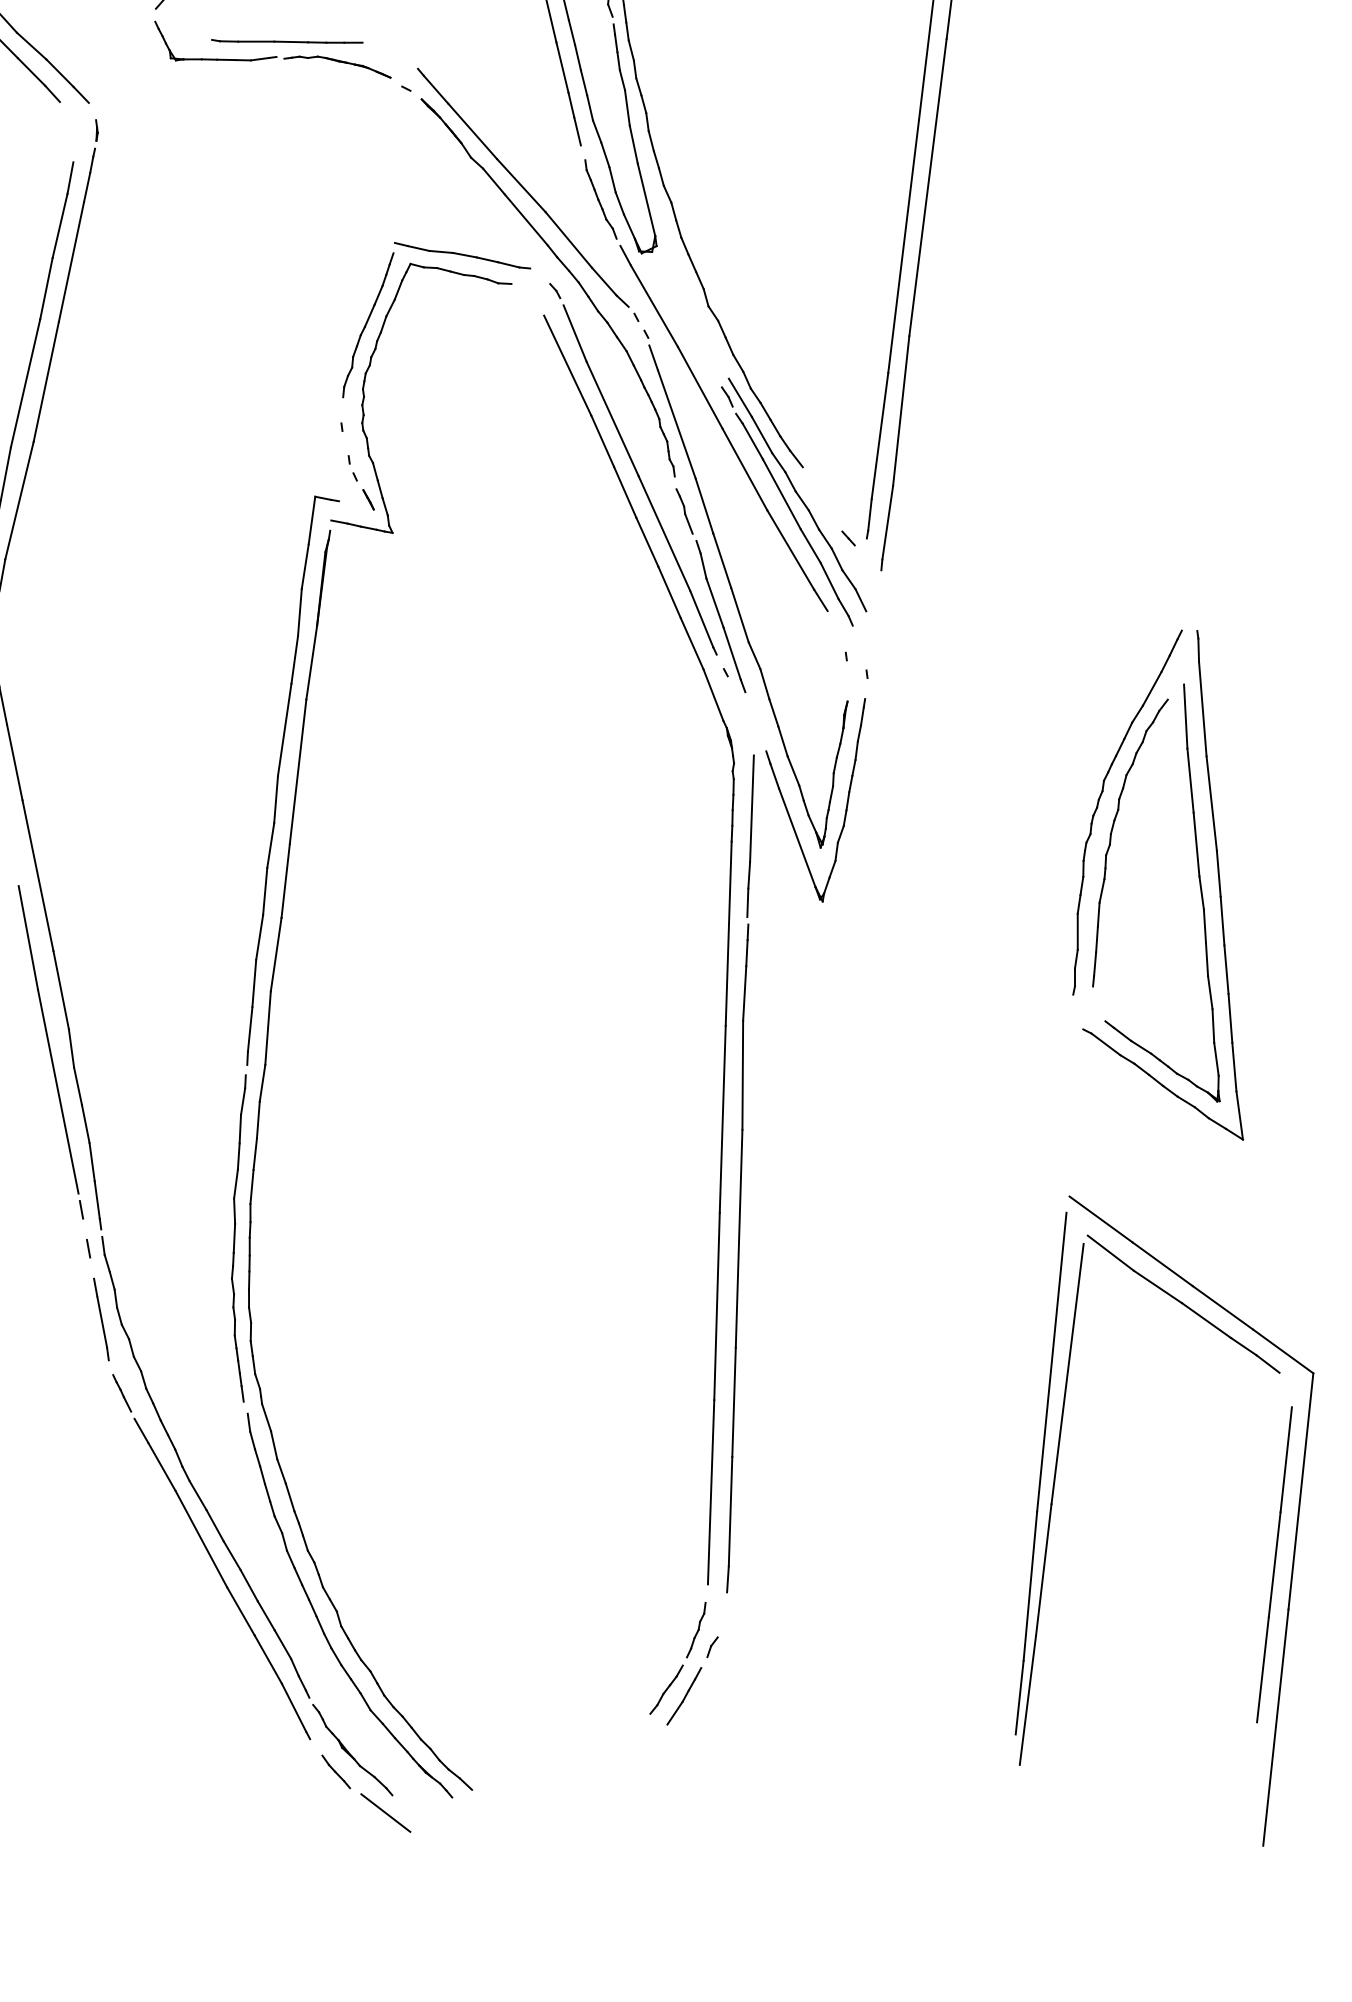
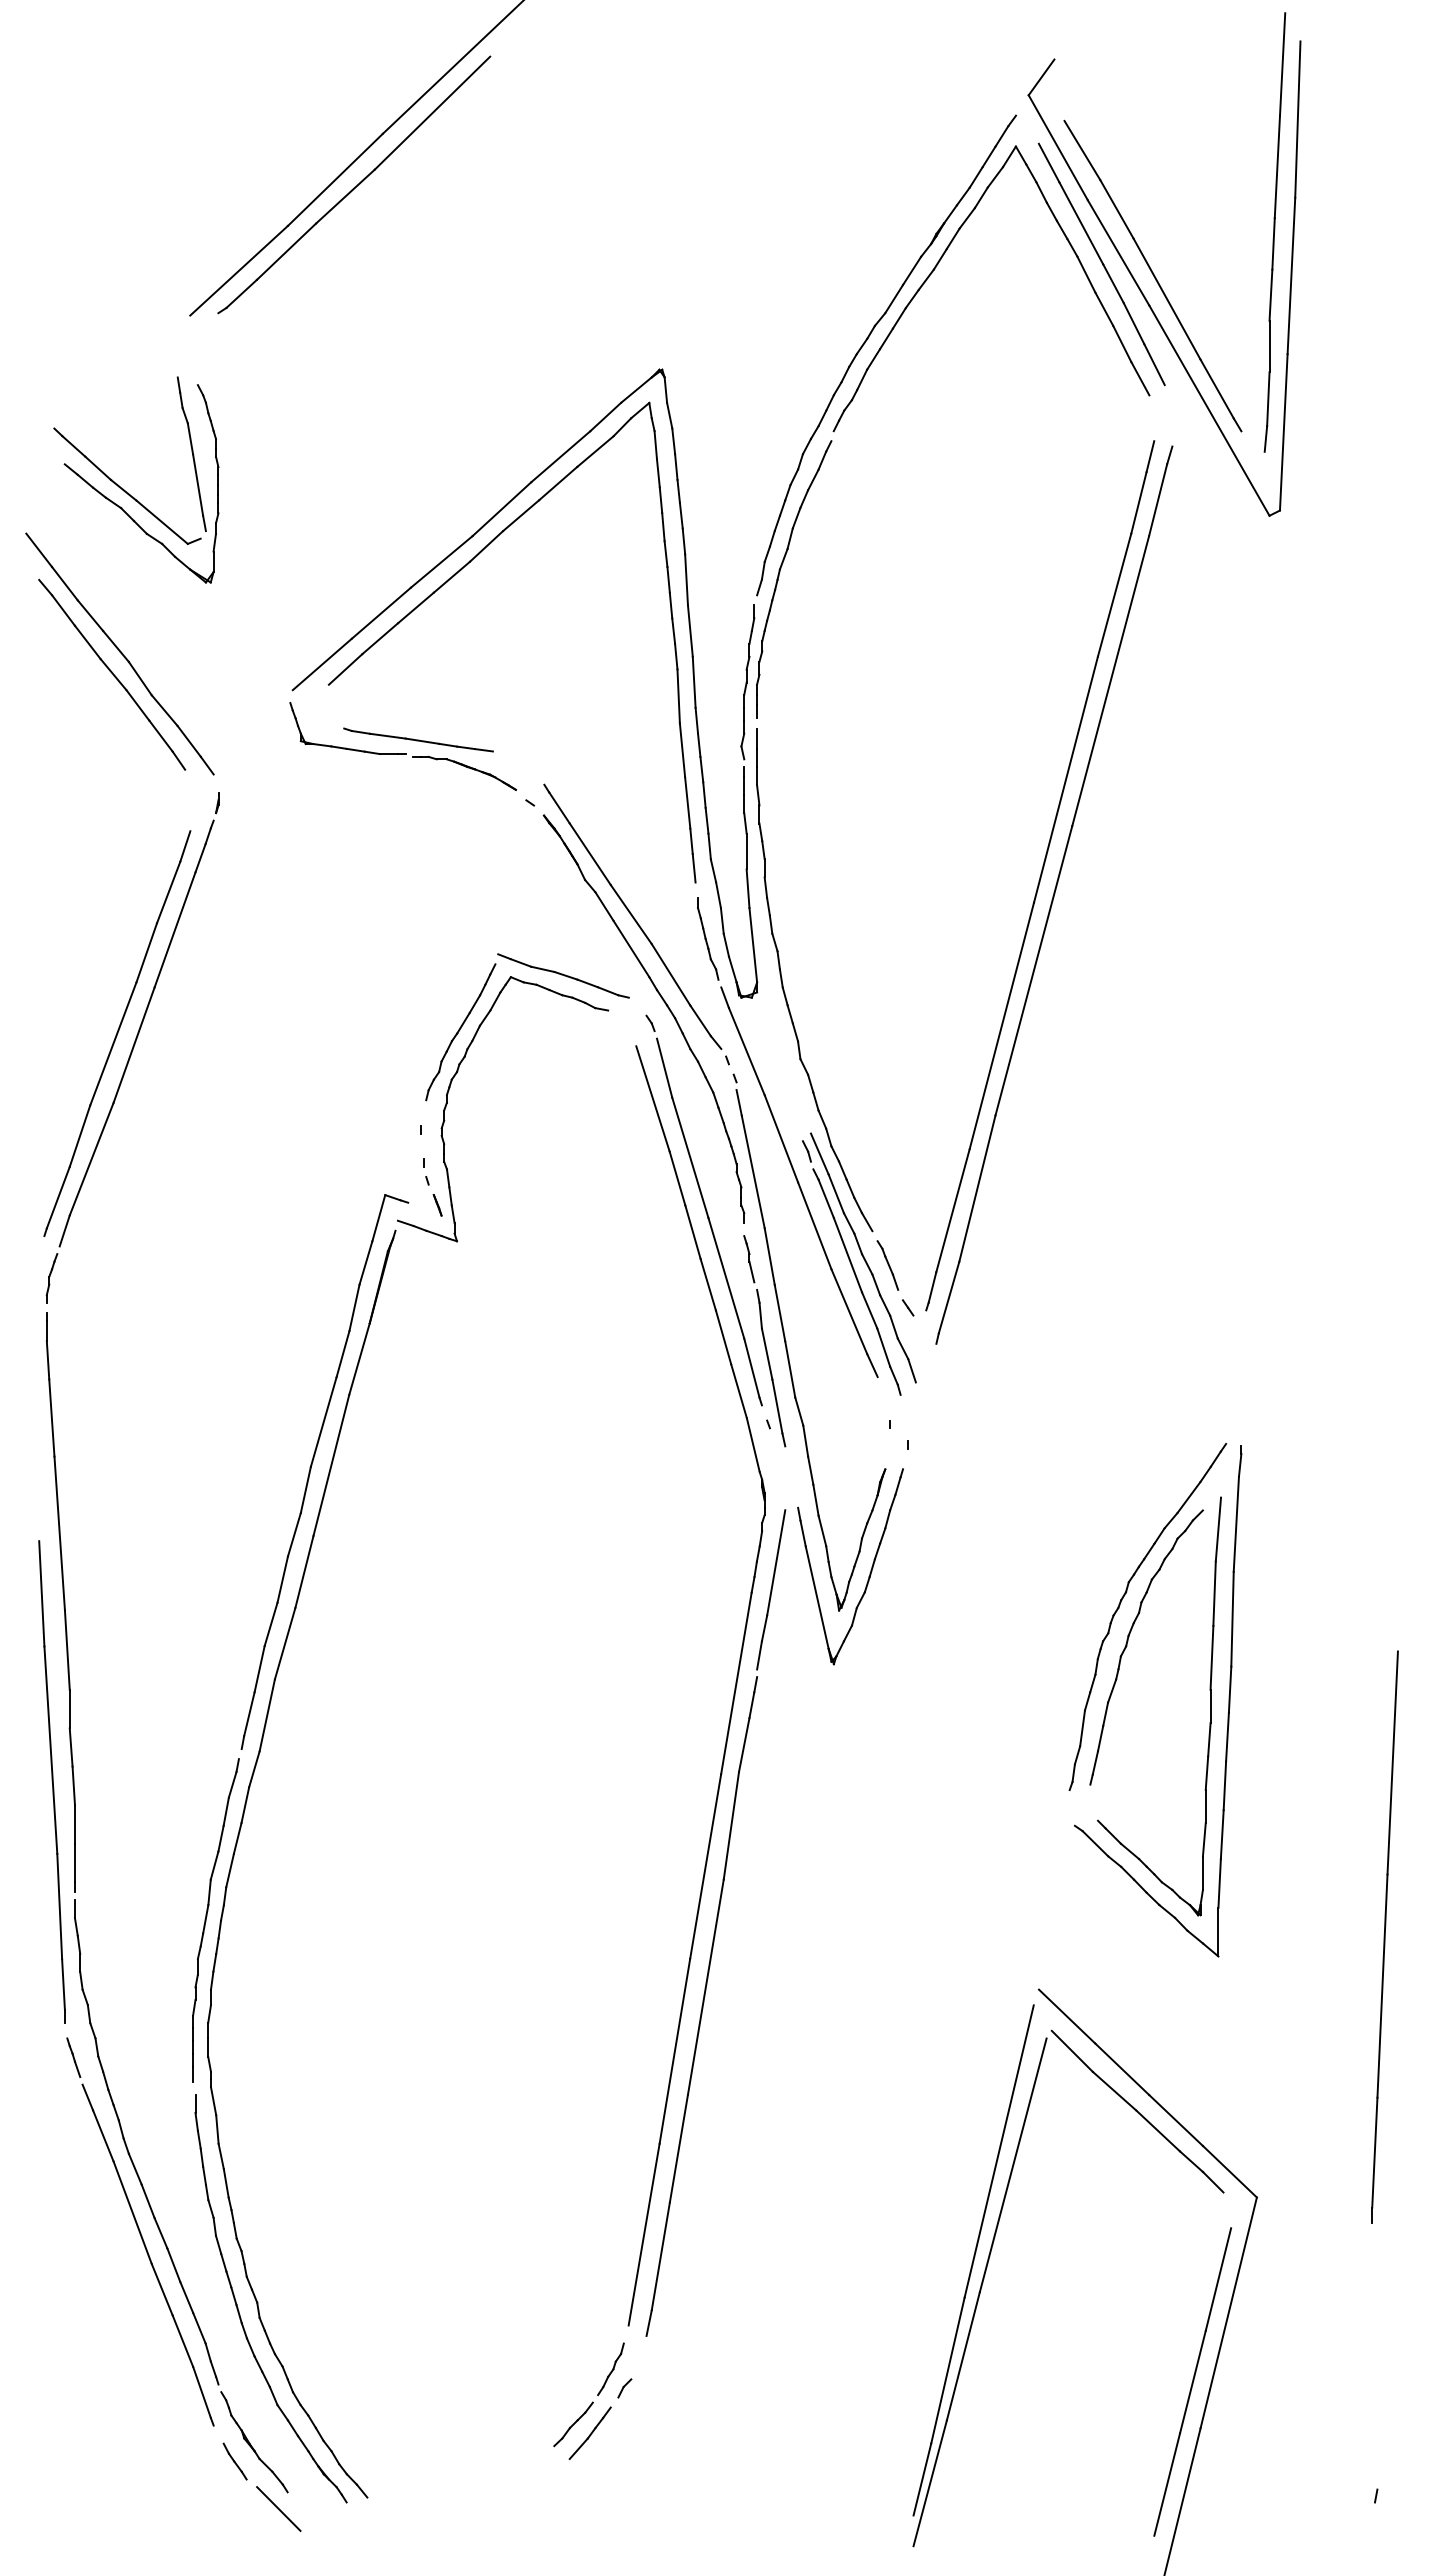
part: (822, 499) -> (887, 1265), added
line: (87, 1245) -> (59, 1906), dashed -> solid

